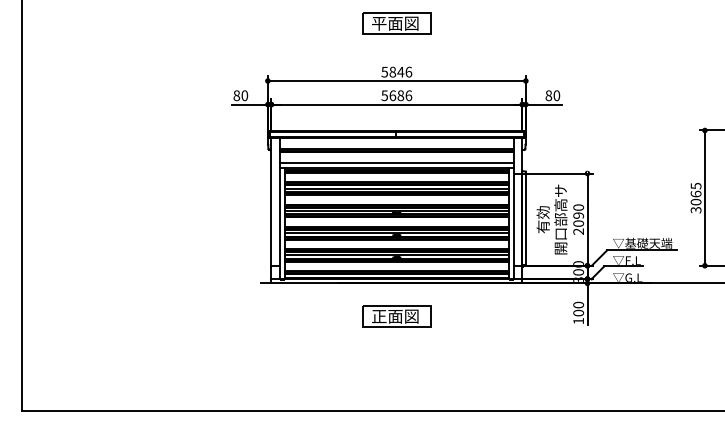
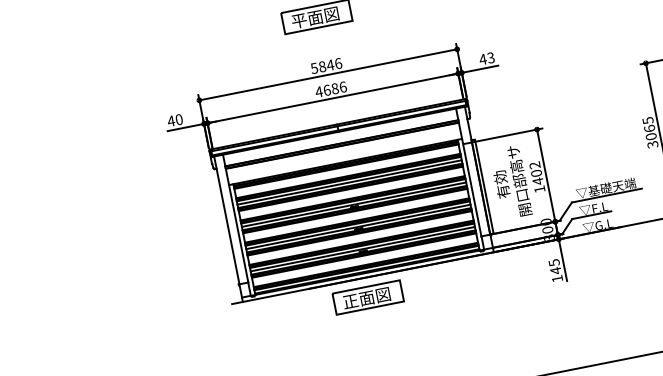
text: (236, 95) -> (170, 121), 80 -> 40
text: (384, 95) -> (318, 91), 5686 -> 4686
text: (552, 95) -> (486, 58), 80 -> 43
line: (396, 163) -> (344, 157), removed
text: (578, 219) -> (537, 177), 2090 -> 1402
text: (578, 308) -> (554, 266), 100 -> 145
part: (396, 316) -> (367, 298), moved

